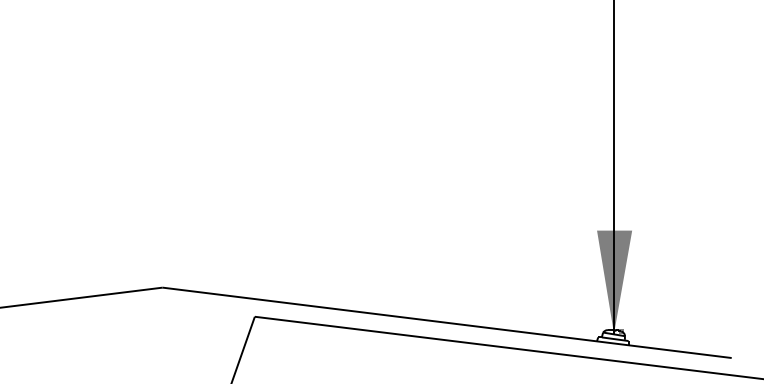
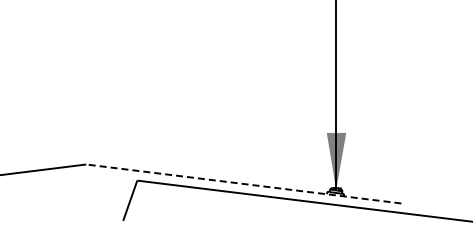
line: (446, 321) -> (243, 183), solid -> dashed

